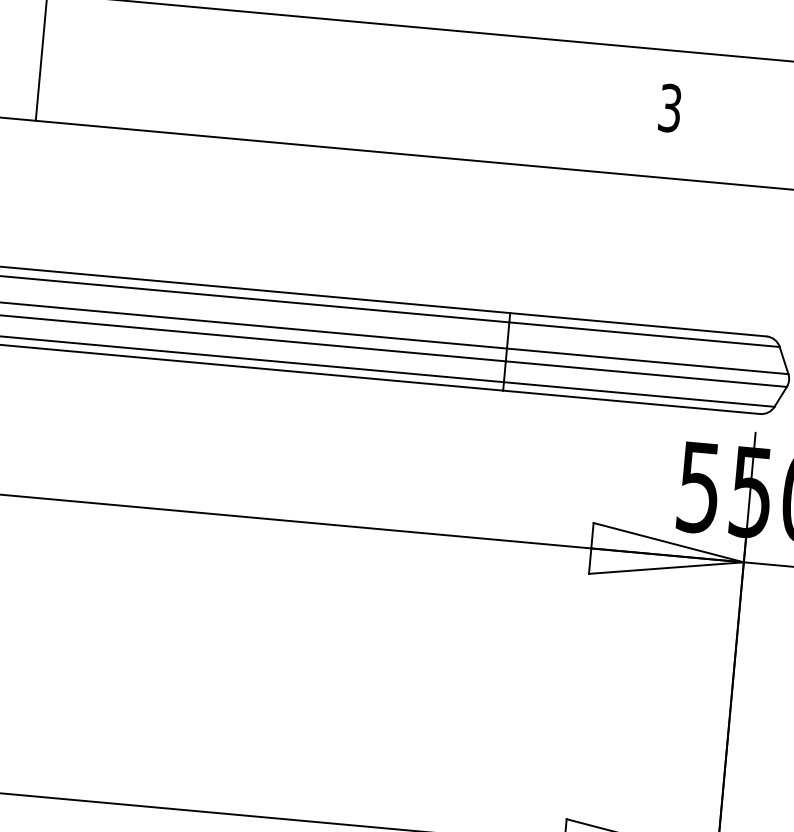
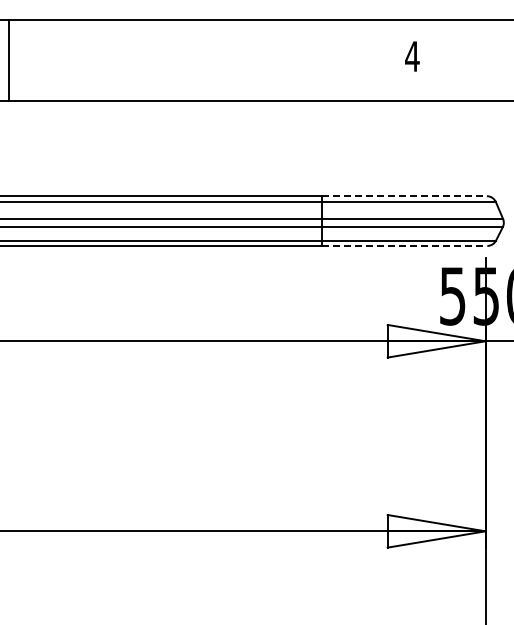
text: (670, 108) -> (412, 56), 3 -> 4
line: (639, 325) -> (405, 196), solid -> dashed
line: (632, 401) -> (405, 245), solid -> dashed

